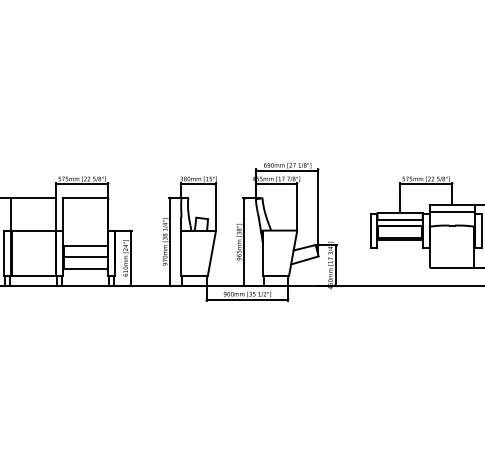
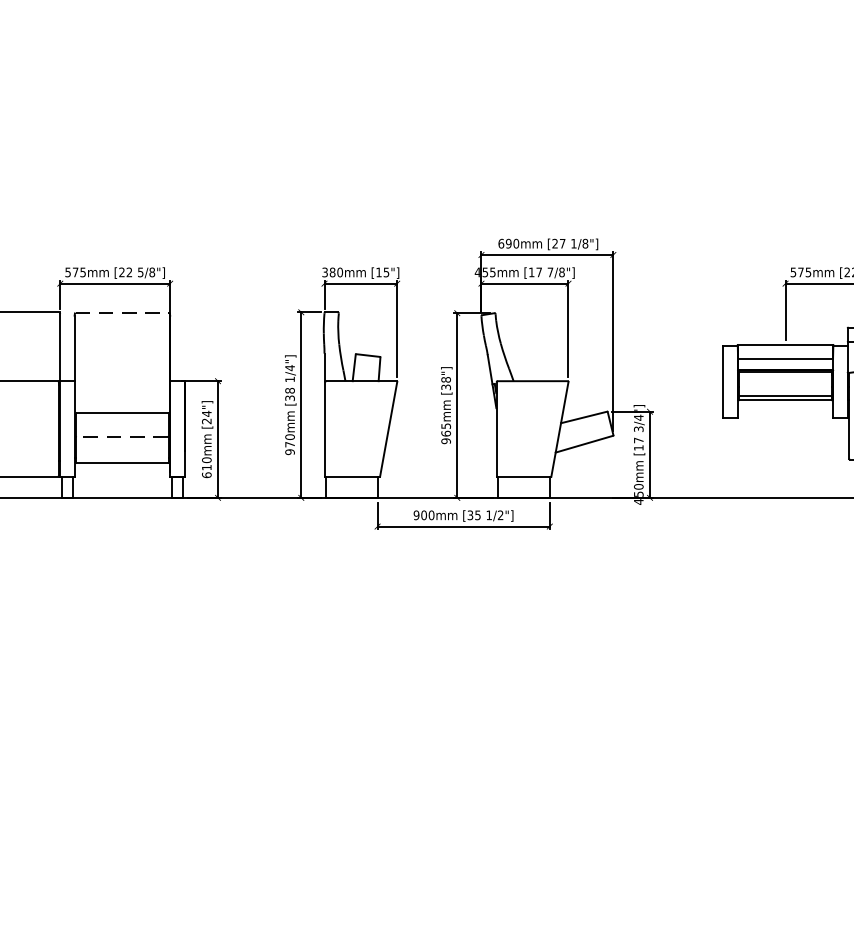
line: (86, 198) -> (124, 313), solid -> dashed
line: (85, 257) -> (122, 437), solid -> dashed

